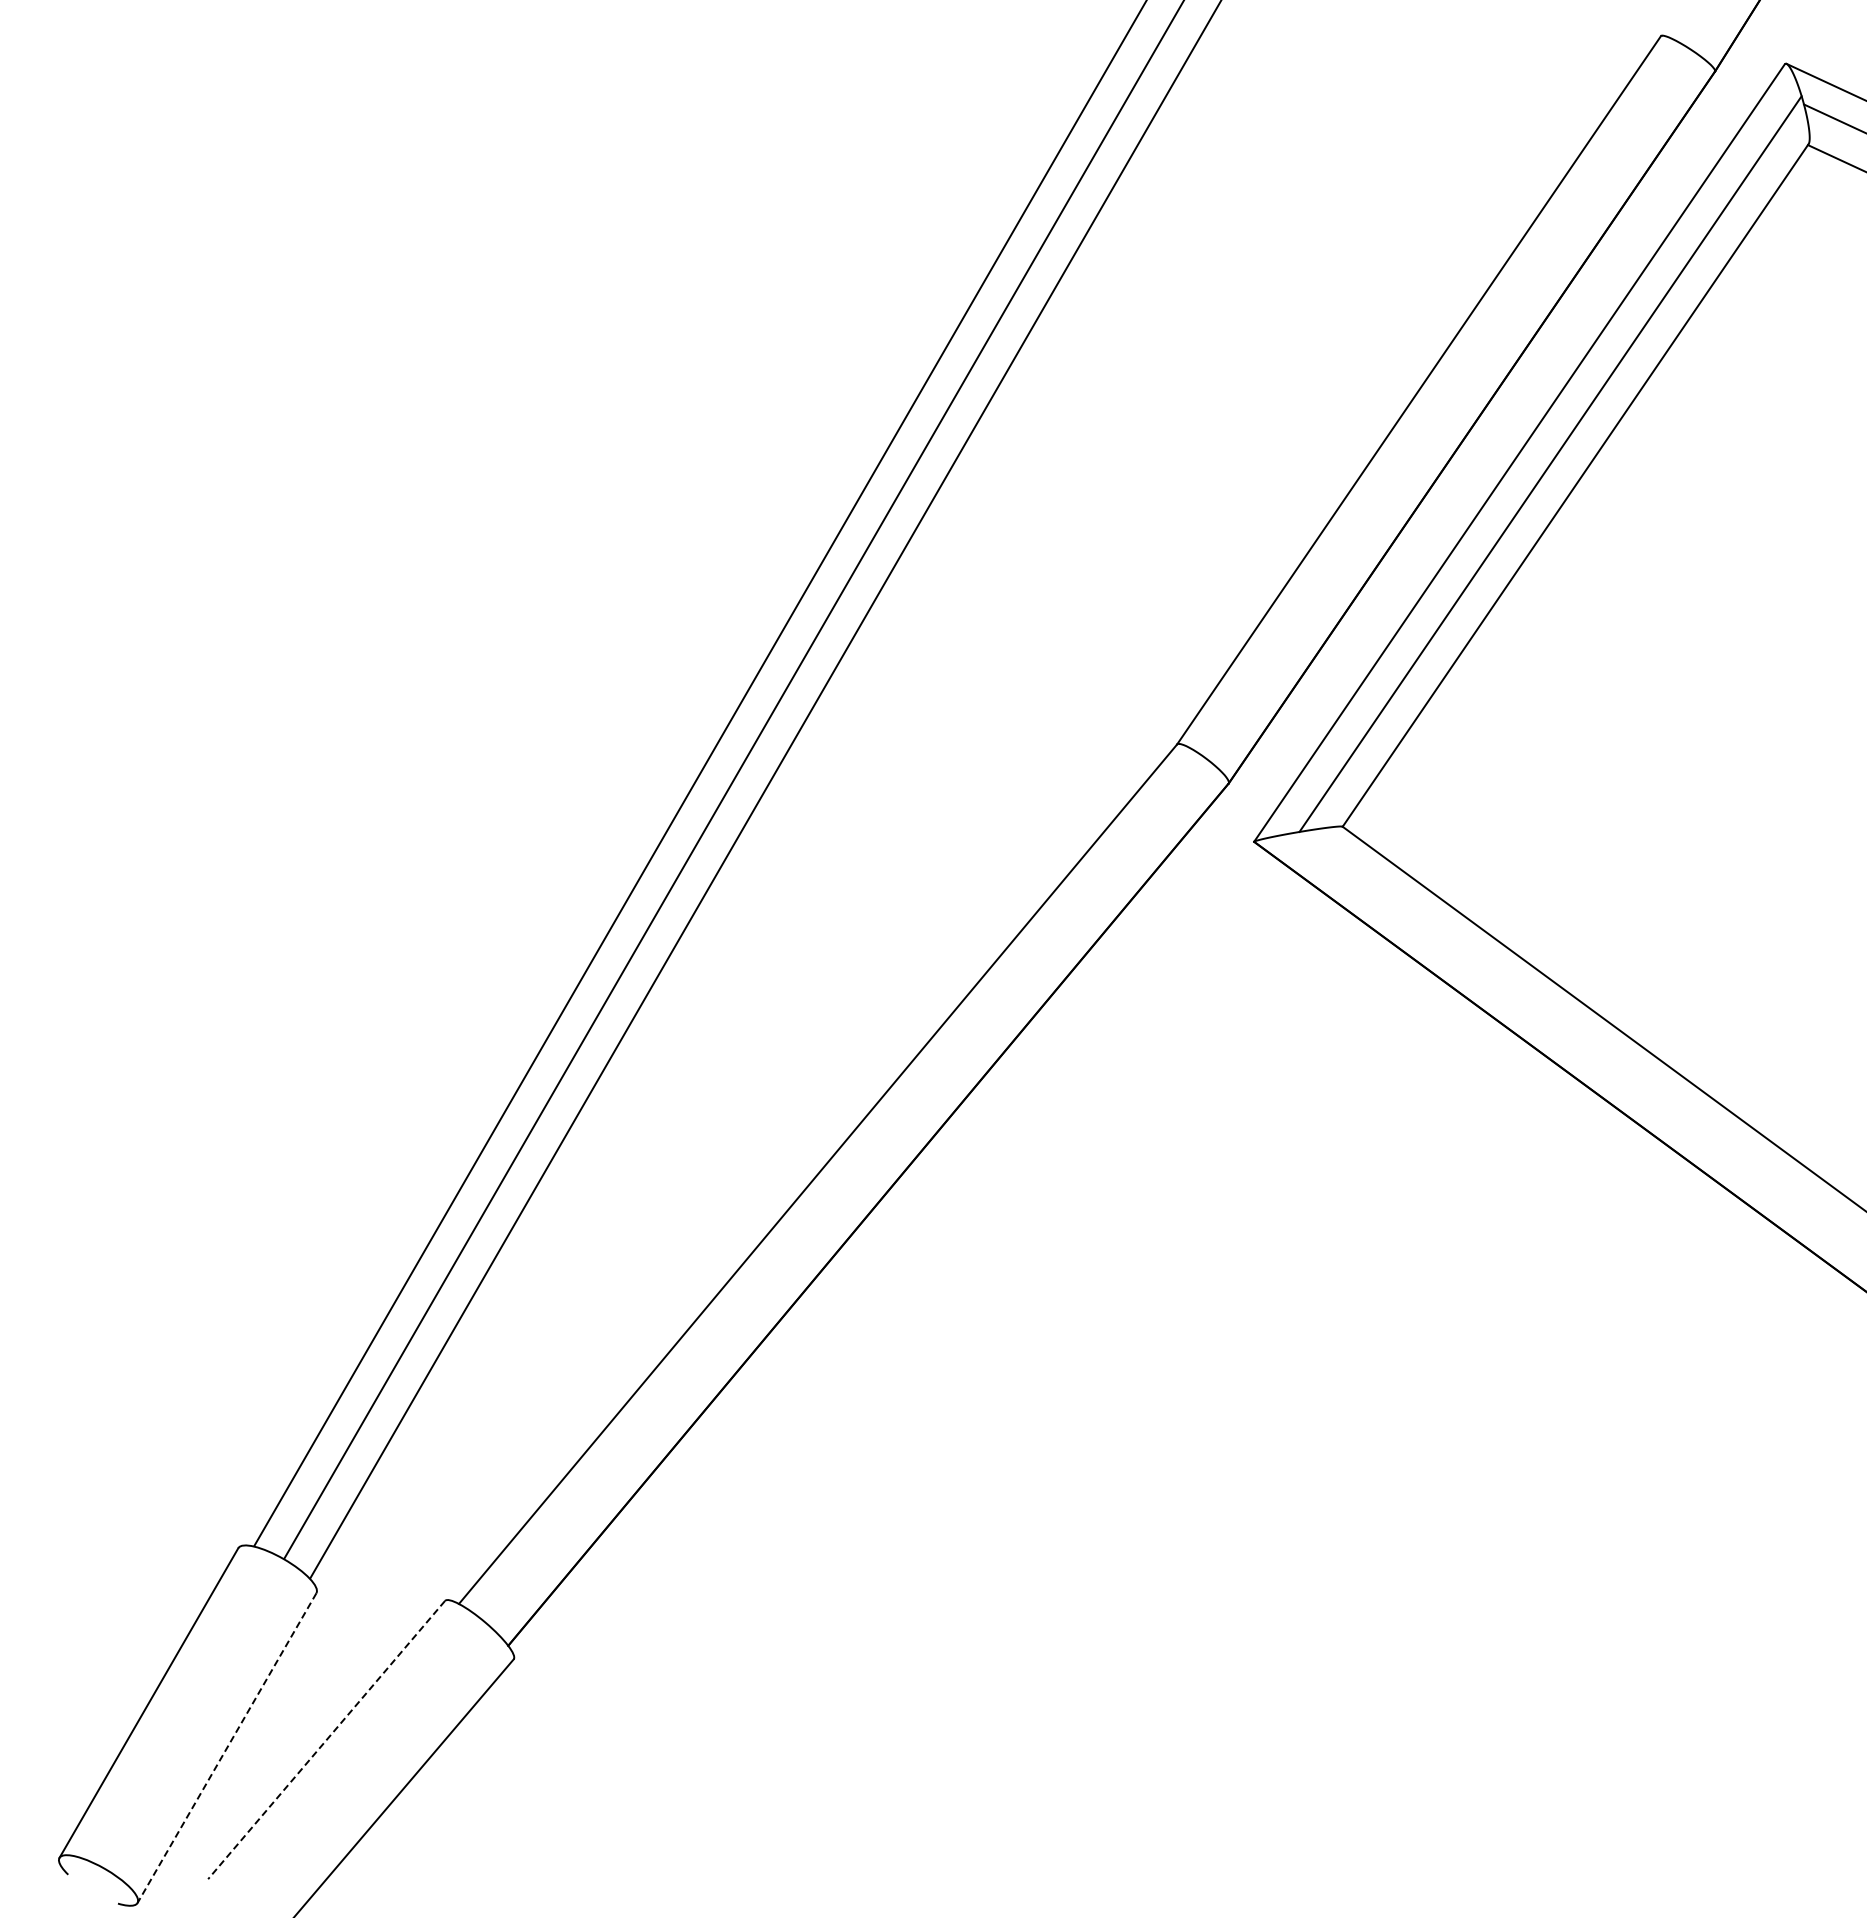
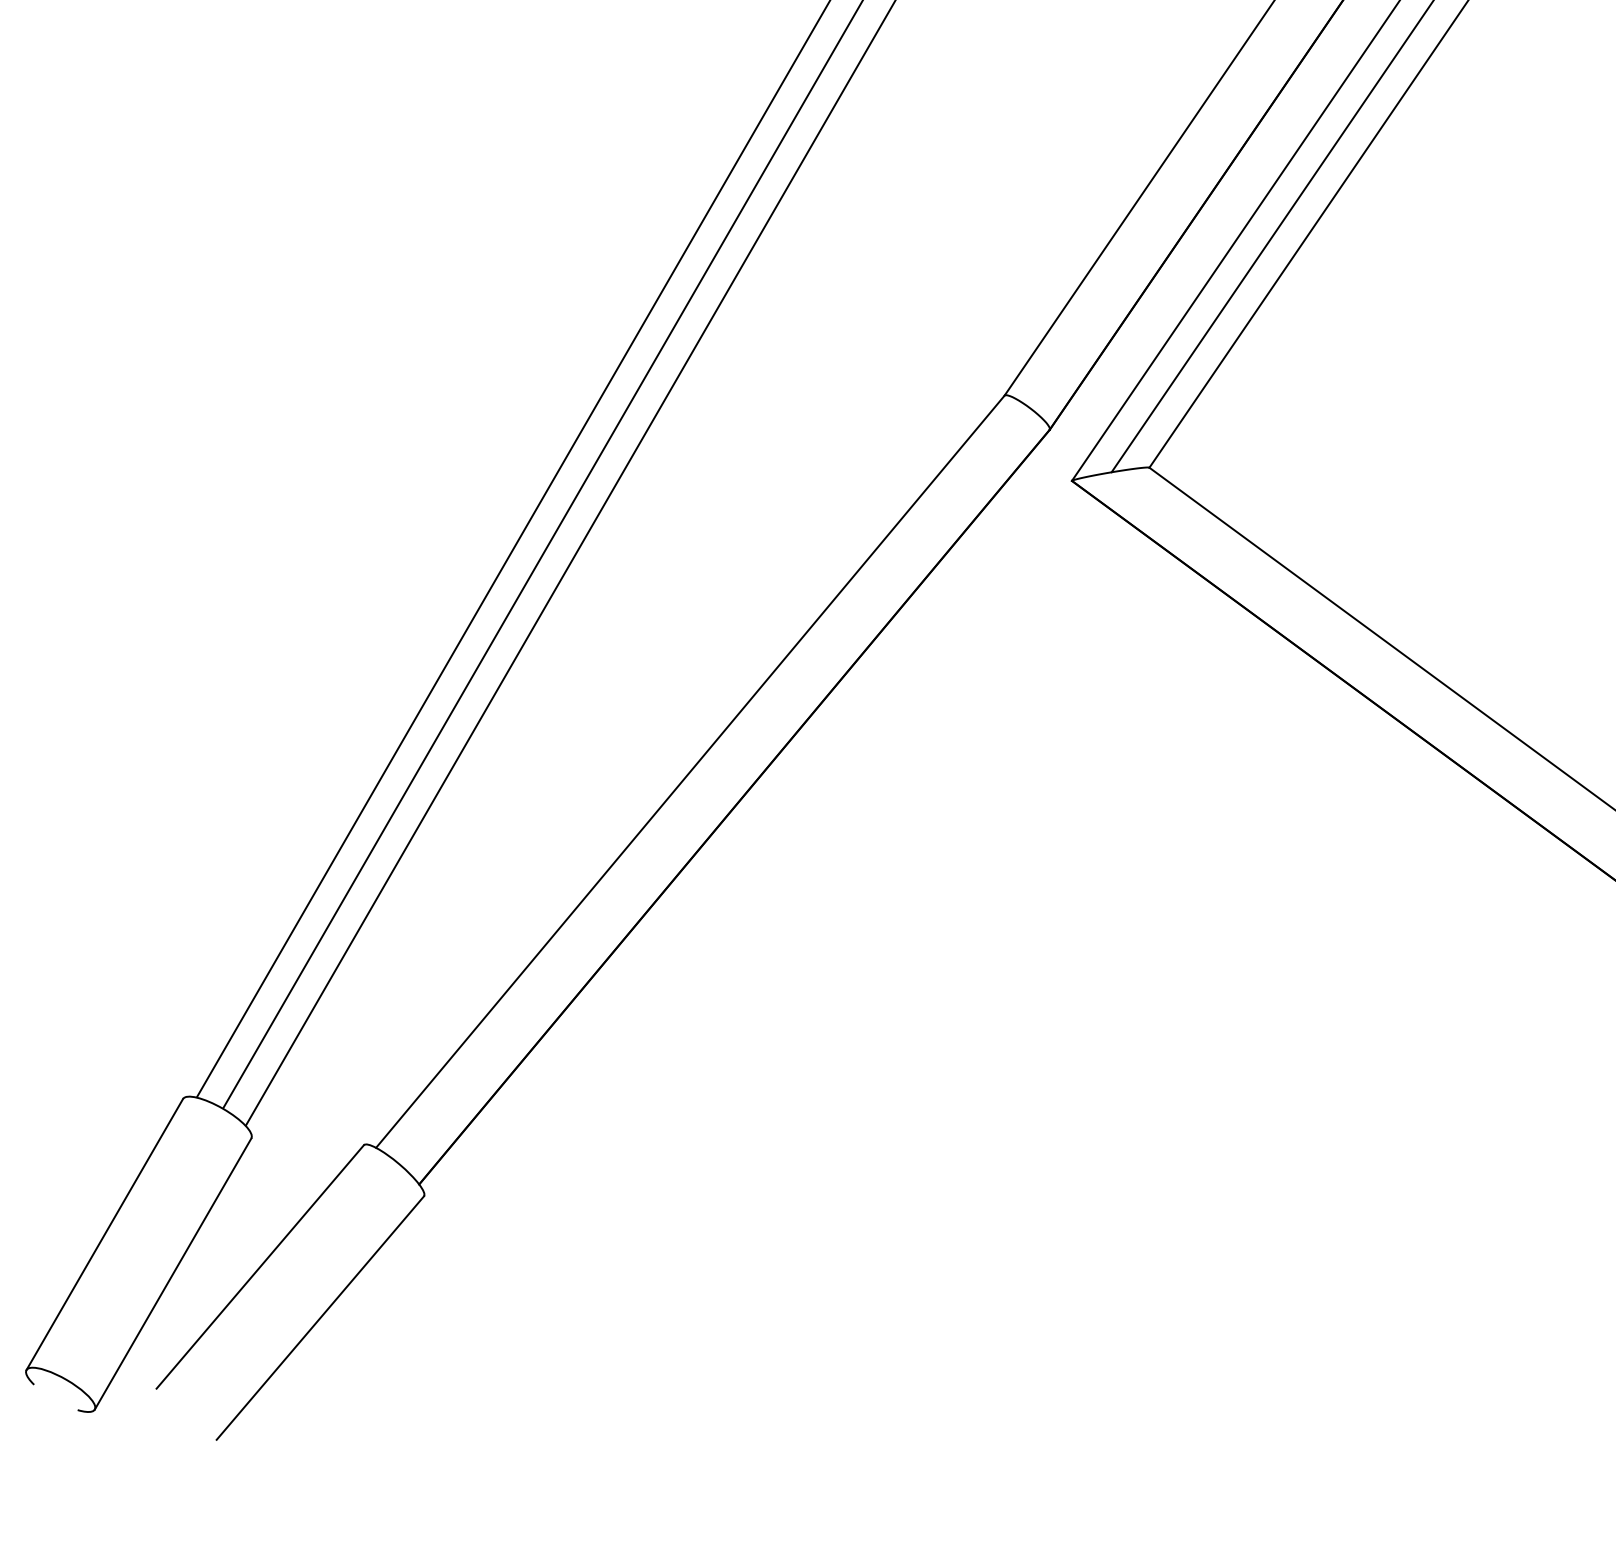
line: (326, 1740) -> (260, 1267), dashed -> solid
line: (227, 1748) -> (173, 1274), dashed -> solid

